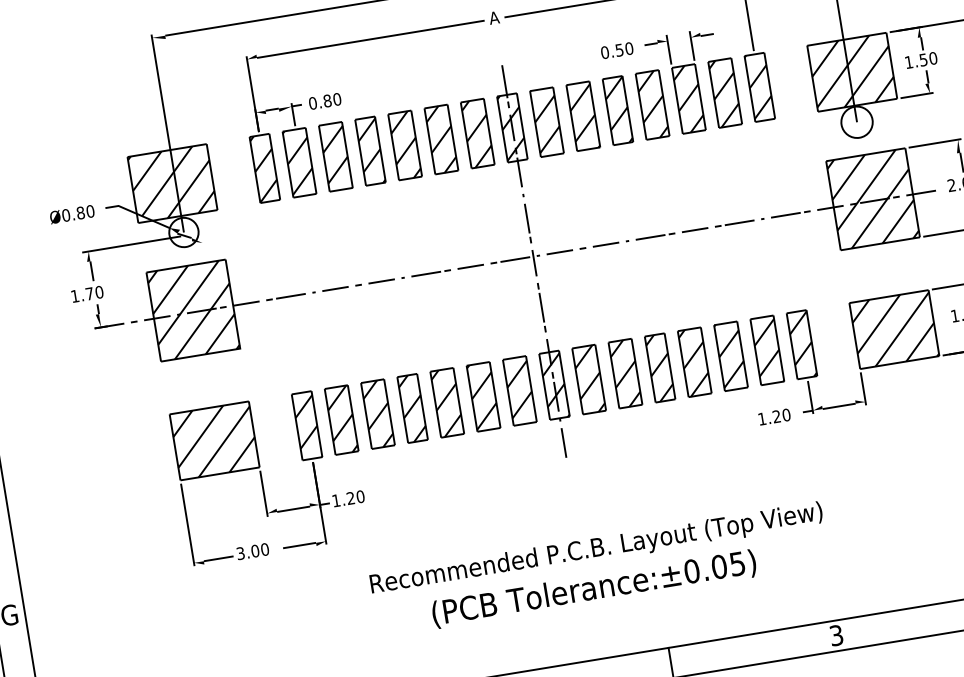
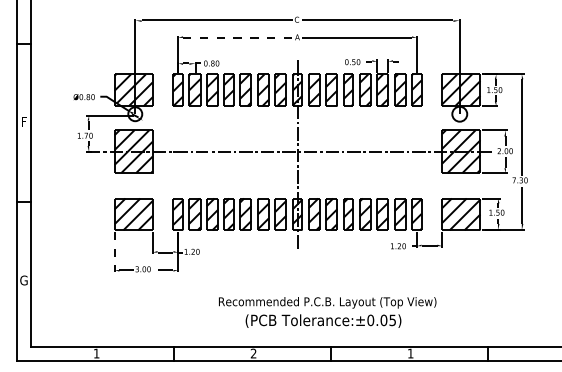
line: (369, 38) -> (237, 37), solid -> dashed
line: (187, 524) -> (114, 251), solid -> dashed
text: (599, 569) -> (327, 312), moved
text: (836, 635) -> (410, 353), 3 -> 1

